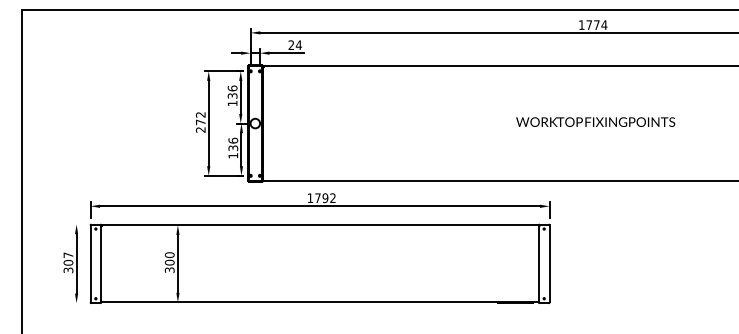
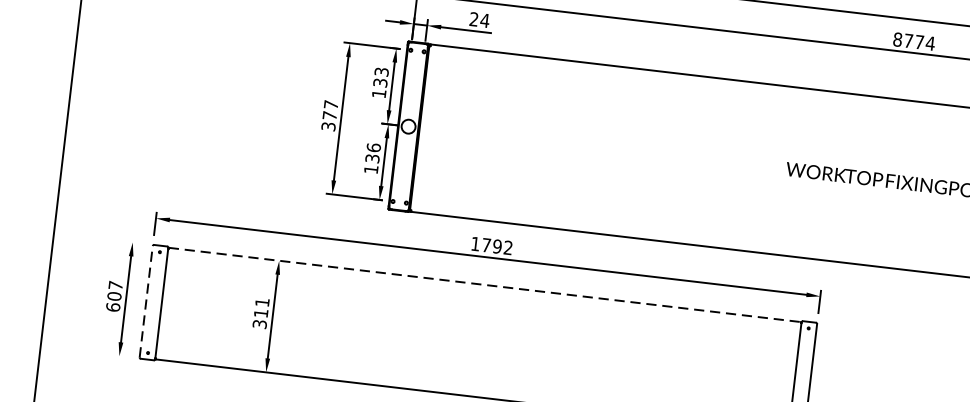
text: (581, 24) -> (897, 38), 1774 -> 8774
text: (232, 88) -> (381, 72), 136 -> 133
text: (200, 122) -> (329, 115), 272 -> 377
line: (320, 225) -> (485, 285), solid -> dashed
text: (169, 258) -> (261, 307), 300 -> 311
line: (90, 263) -> (146, 301), solid -> dashed
text: (68, 270) -> (113, 307), 307 -> 607

